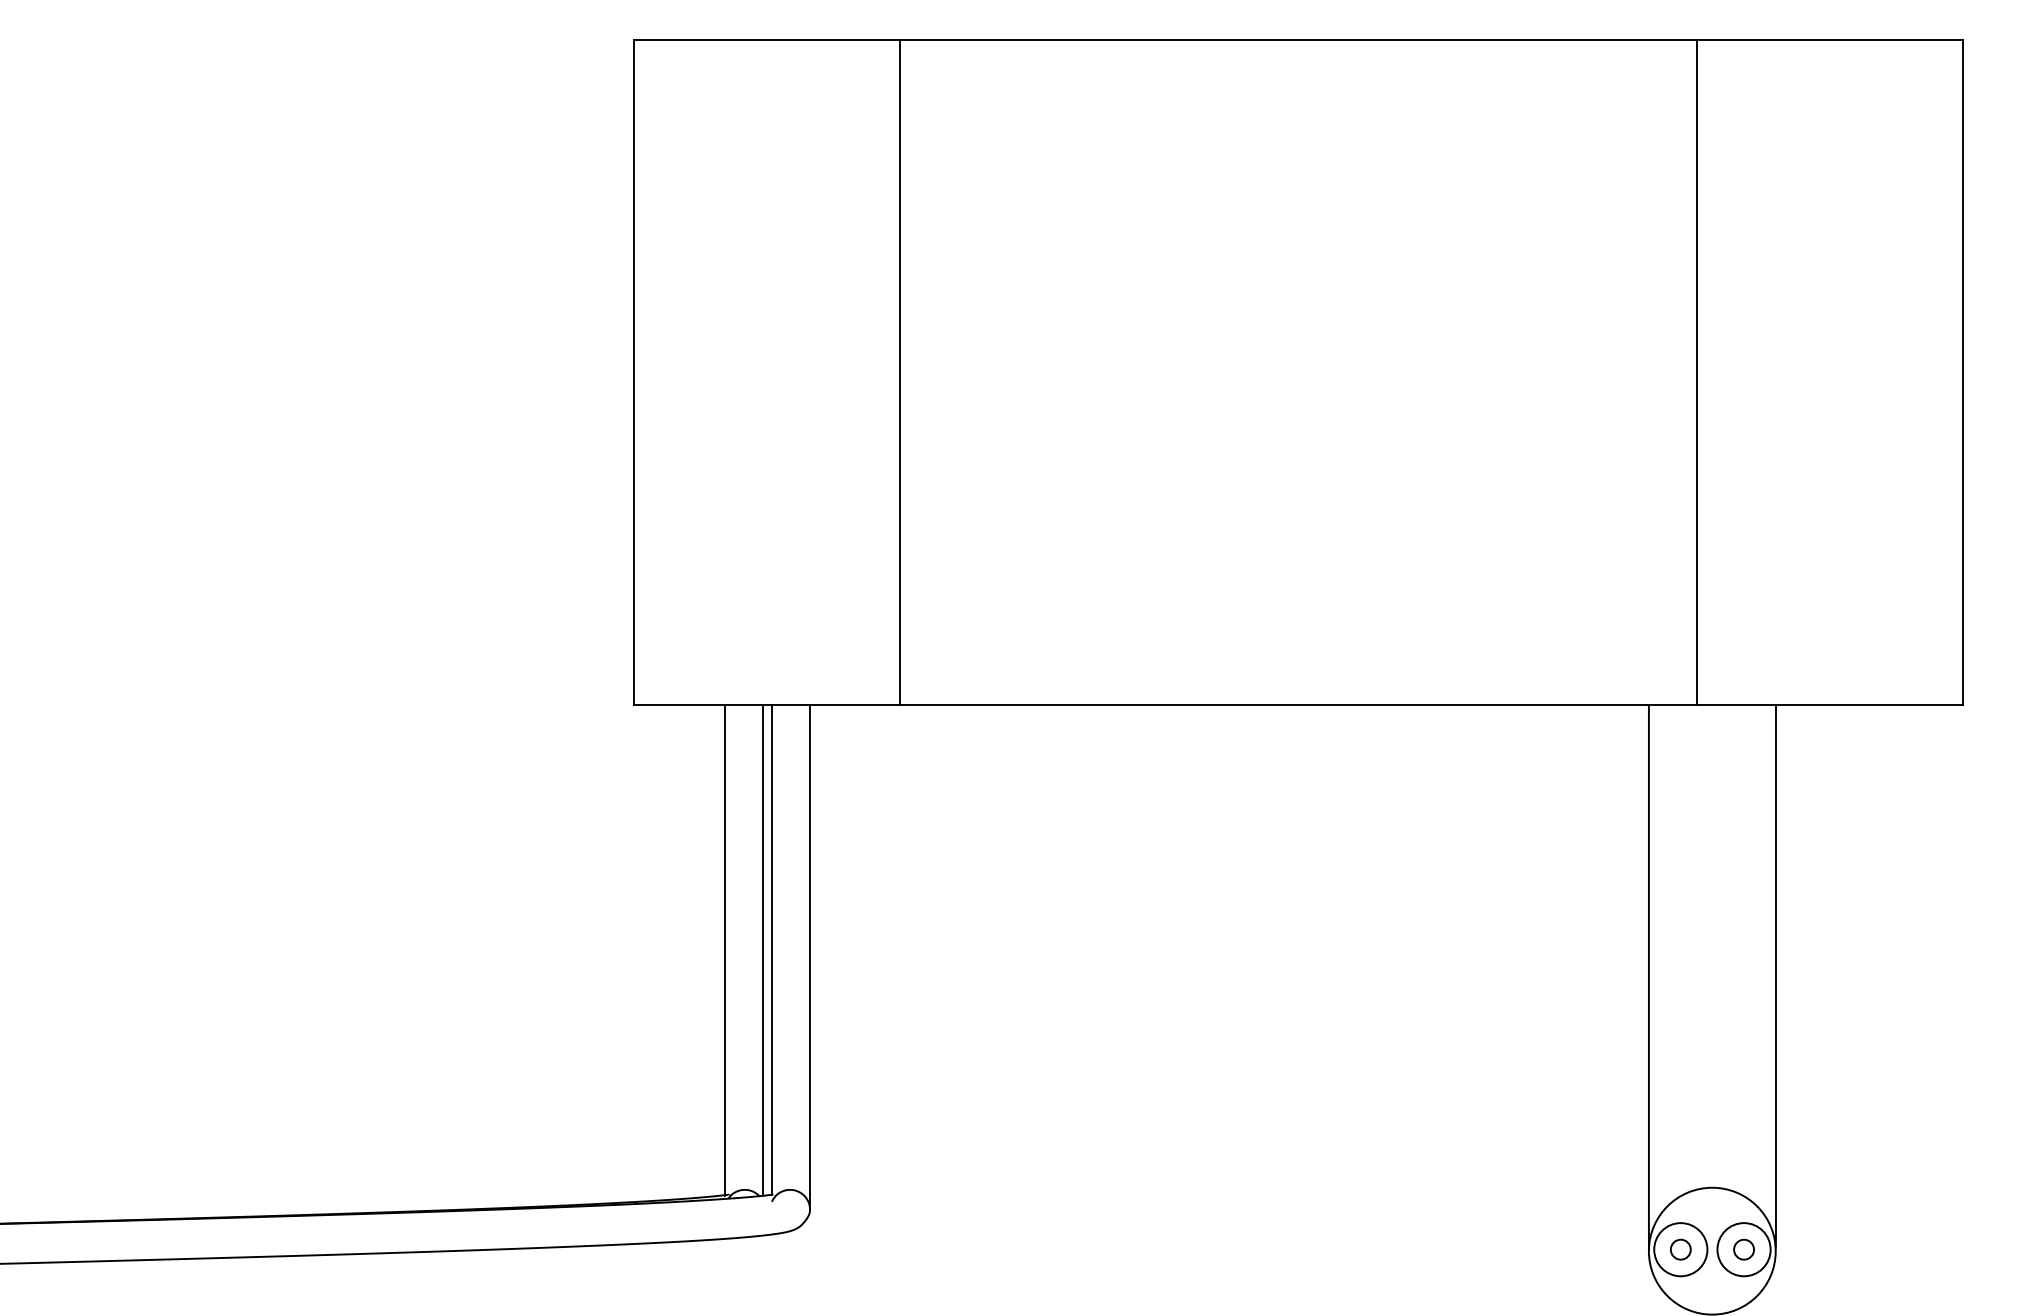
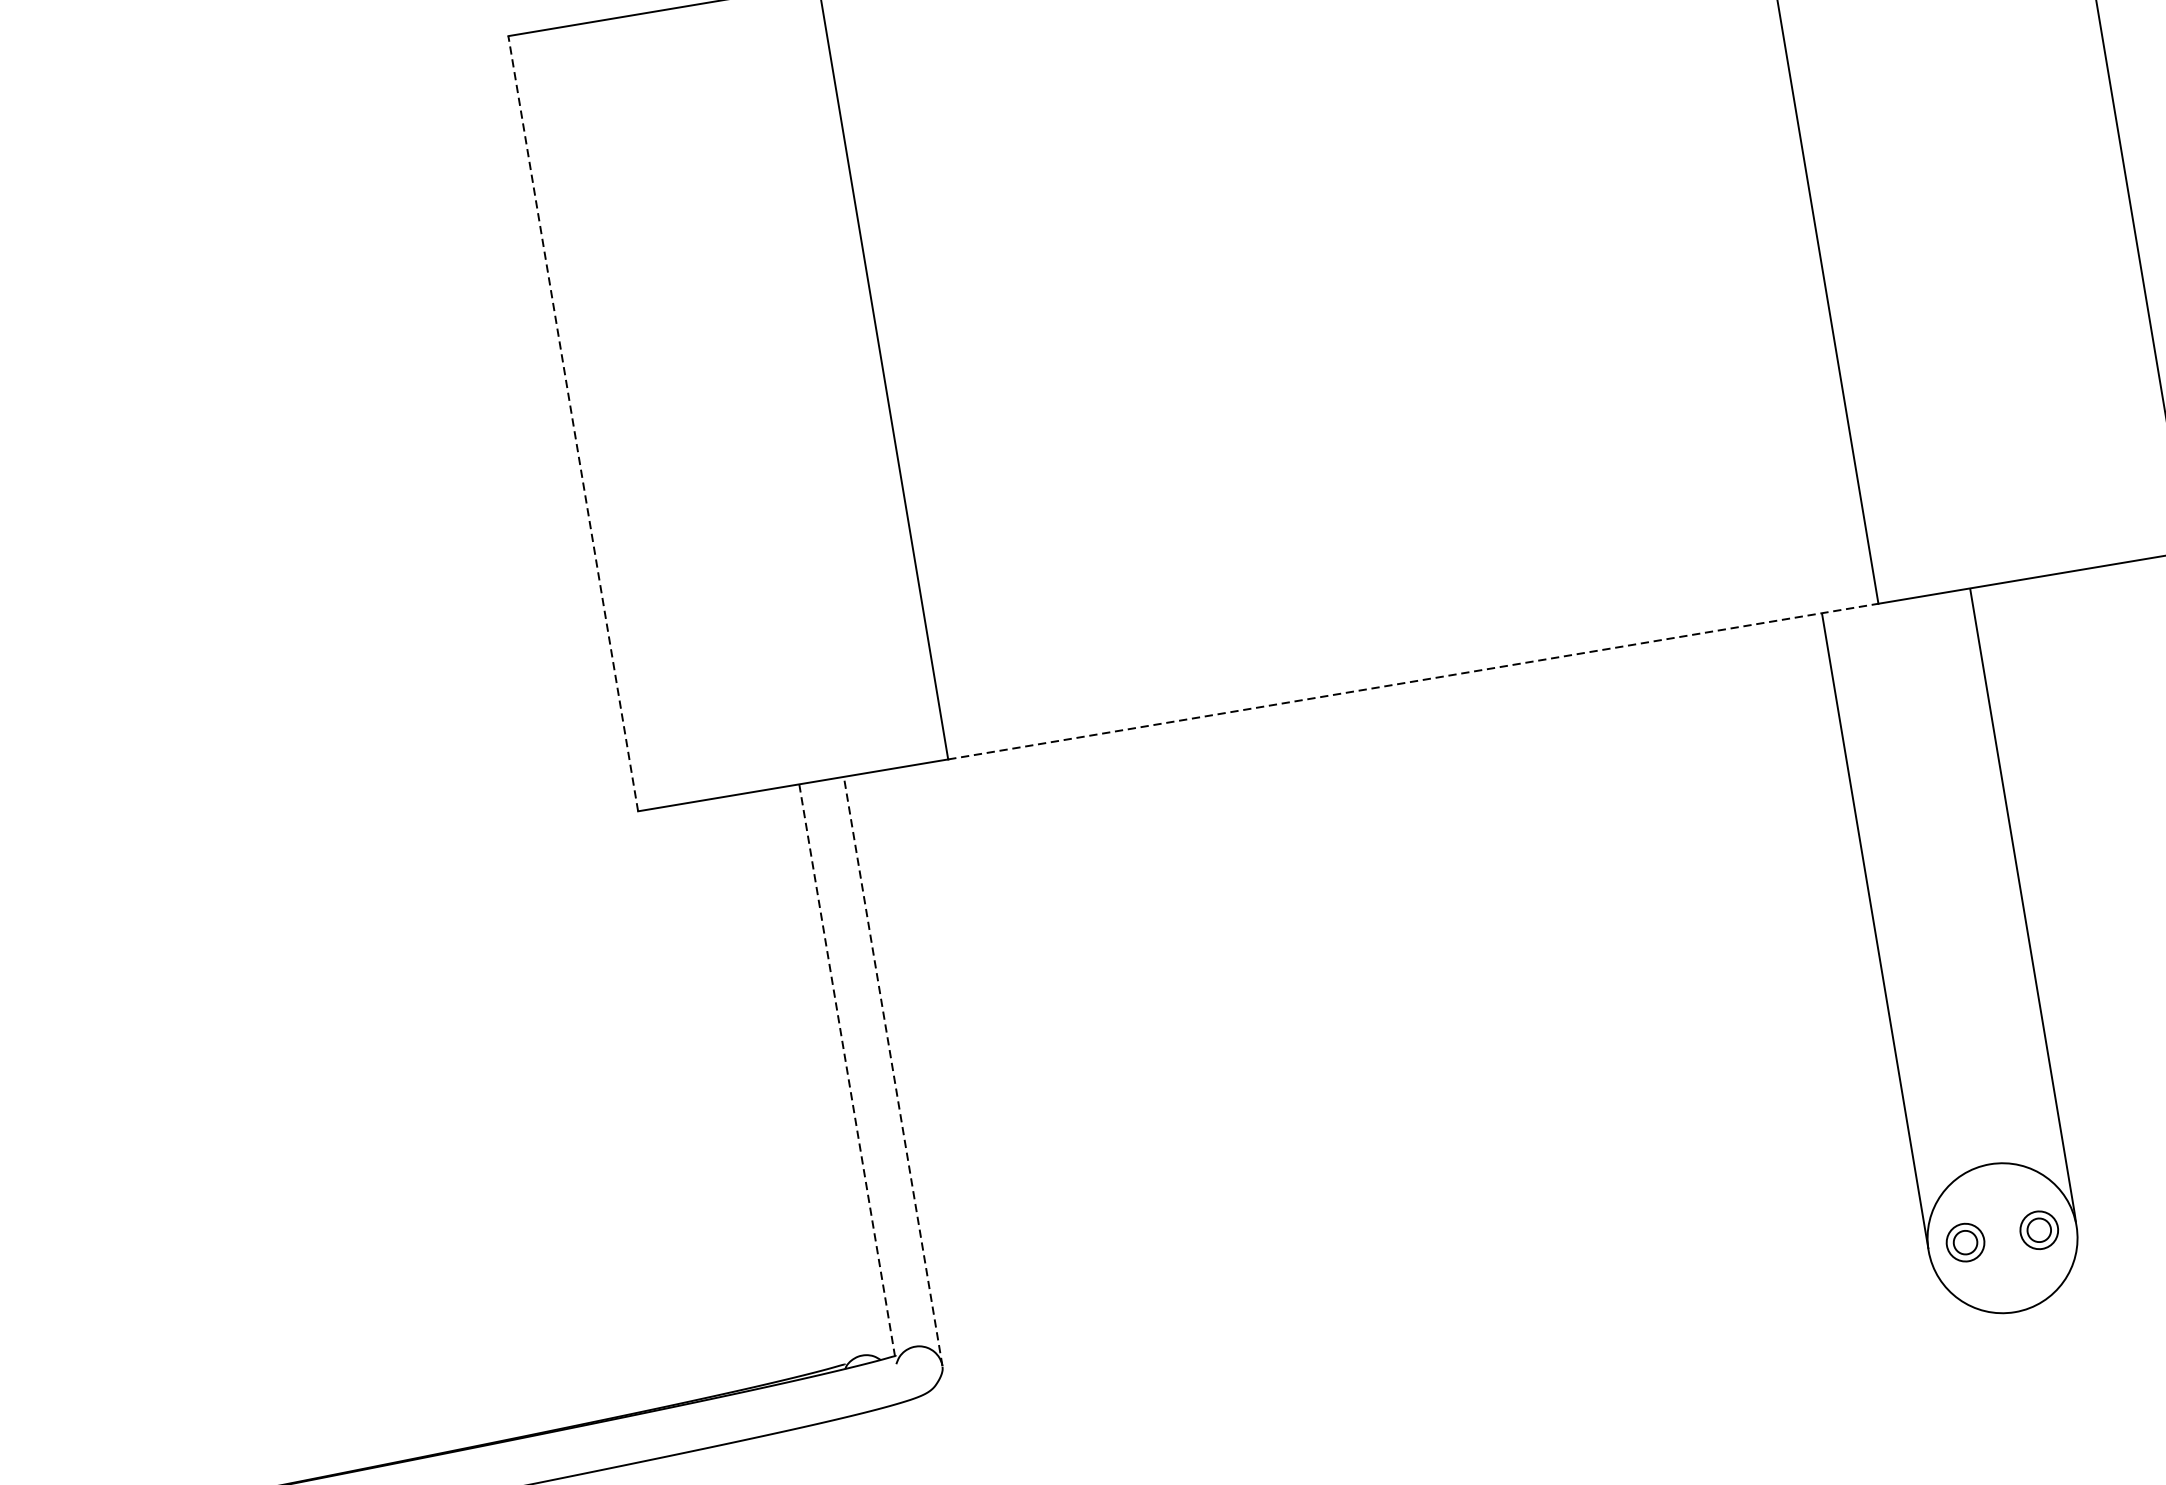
line: (633, 371) -> (573, 423), solid -> dashed
line: (1298, 704) -> (1413, 681), solid -> dashed
line: (724, 950) -> (792, 1080), removed
line: (763, 950) -> (837, 1072), removed
line: (771, 950) -> (846, 1071), solid -> dashed
line: (810, 957) -> (893, 1071), solid -> dashed
circle: (1680, 1249) -> (1965, 1242), size x0.6
circle: (1743, 1249) -> (2038, 1230), size x0.6

